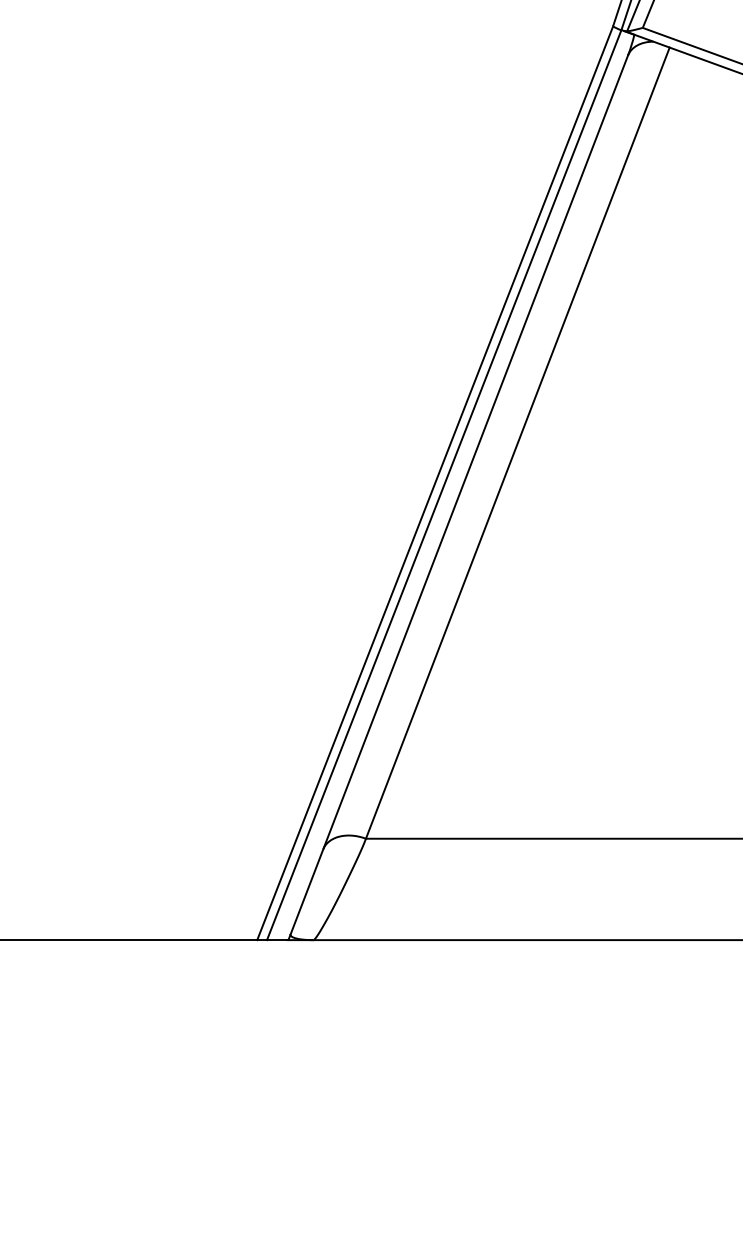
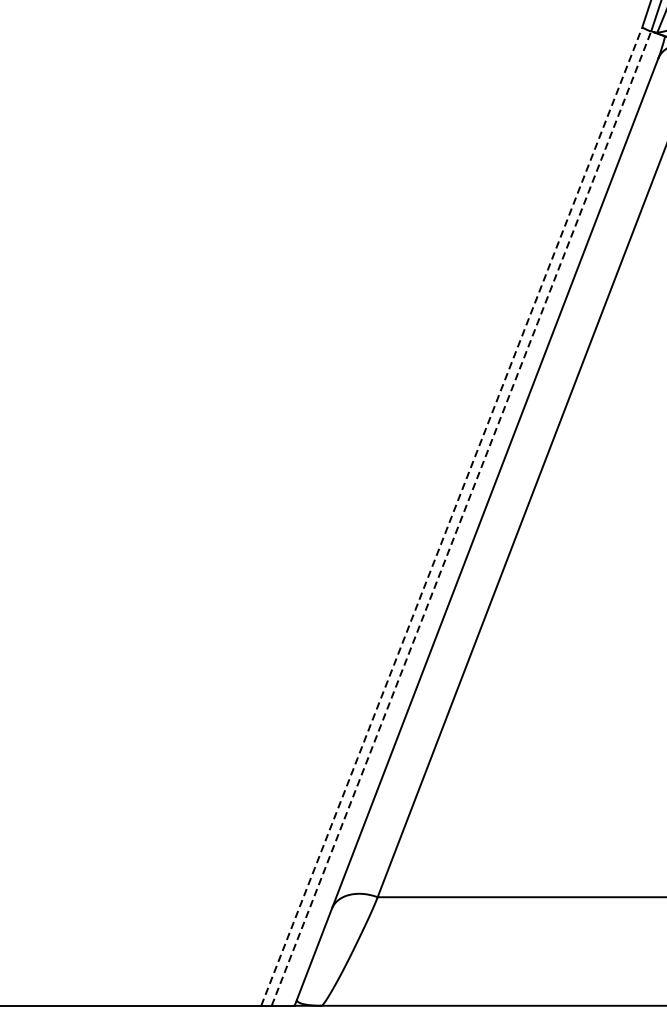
line: (435, 482) -> (452, 515), solid -> dashed
line: (444, 484) -> (461, 517), solid -> dashed

